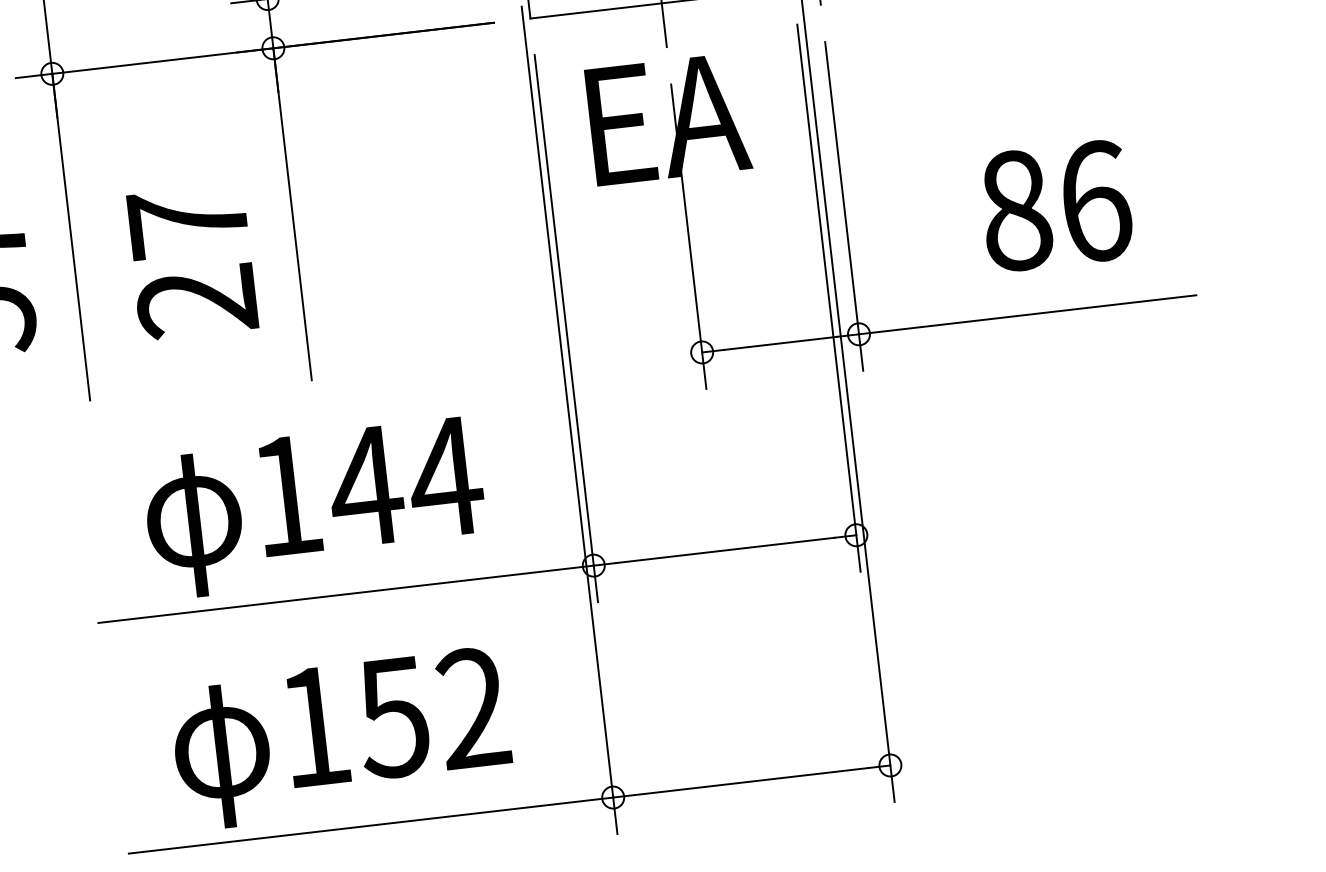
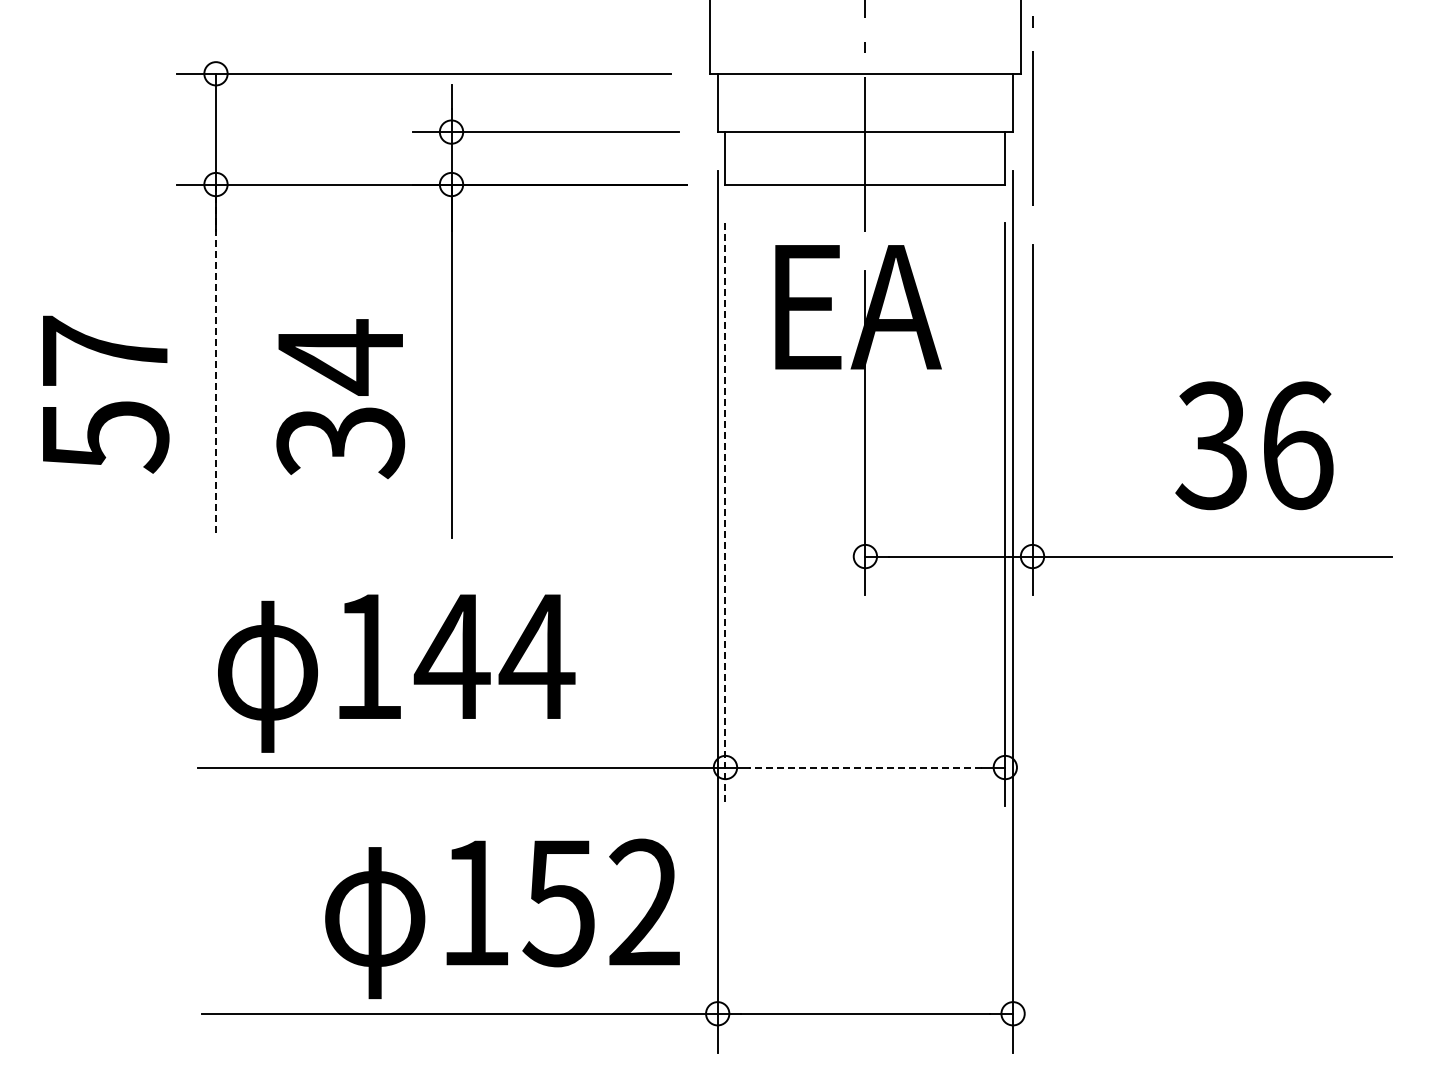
text: (1014, 210) -> (1211, 445), 86 -> 36
line: (70, 237) -> (215, 358), solid -> dashed
text: (192, 262) -> (340, 399), 27 -> 34
line: (566, 329) -> (725, 515), solid -> dashed
text: (315, 508) -> (396, 673), moved
line: (725, 550) -> (865, 767), solid -> dashed
text: (341, 738) -> (502, 918), moved

